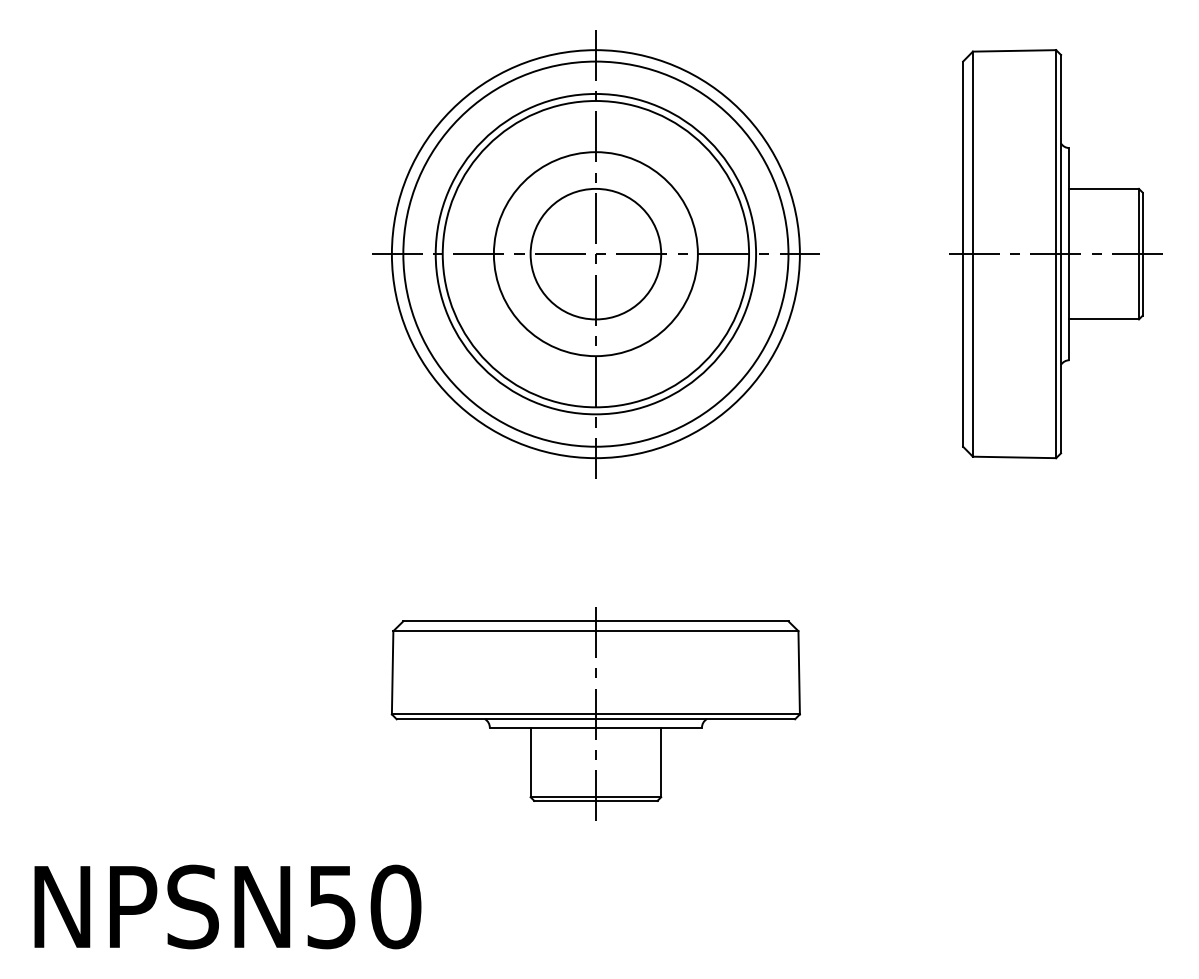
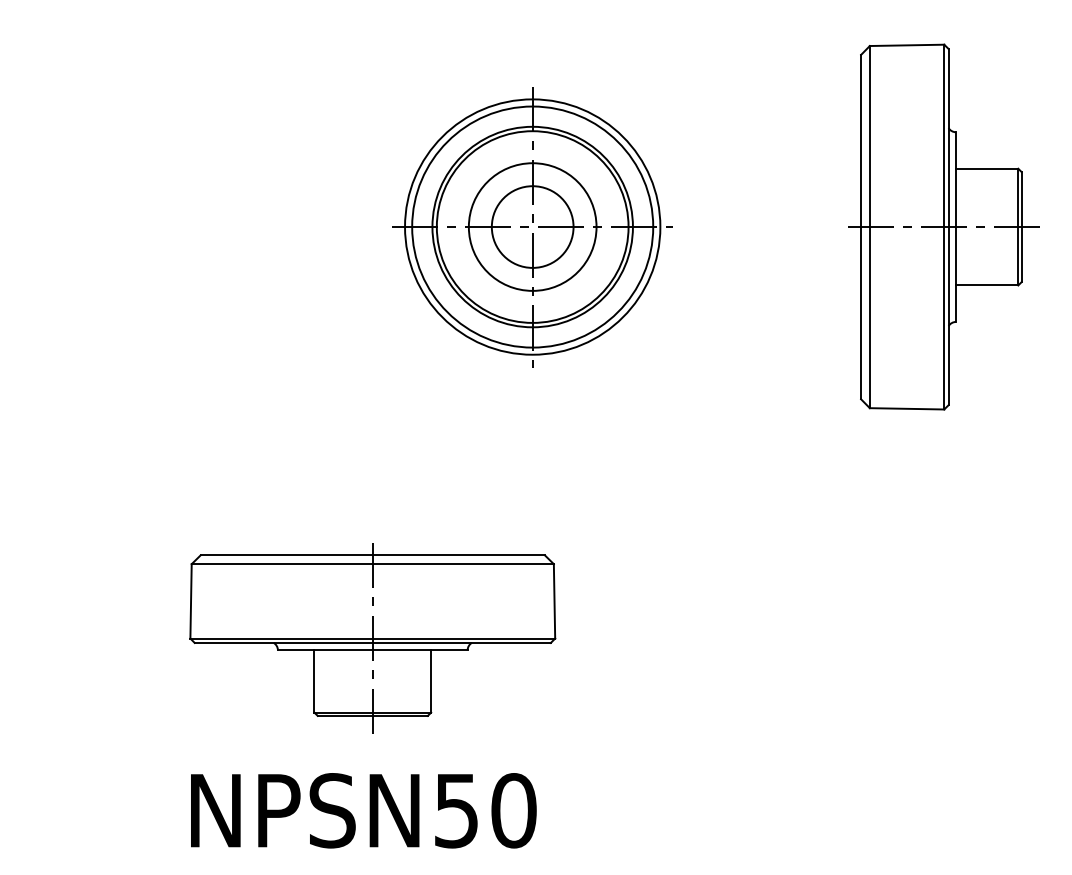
part: (595, 253) -> (532, 226), size x0.7
part: (595, 714) -> (372, 638), moved
text: (227, 906) -> (363, 810), moved

